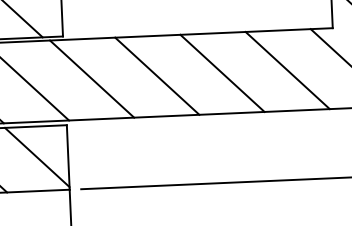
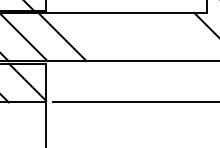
line: (287, 69) -> (179, 36), removed
line: (222, 72) -> (140, 36), removed
line: (157, 75) -> (101, 36), removed

